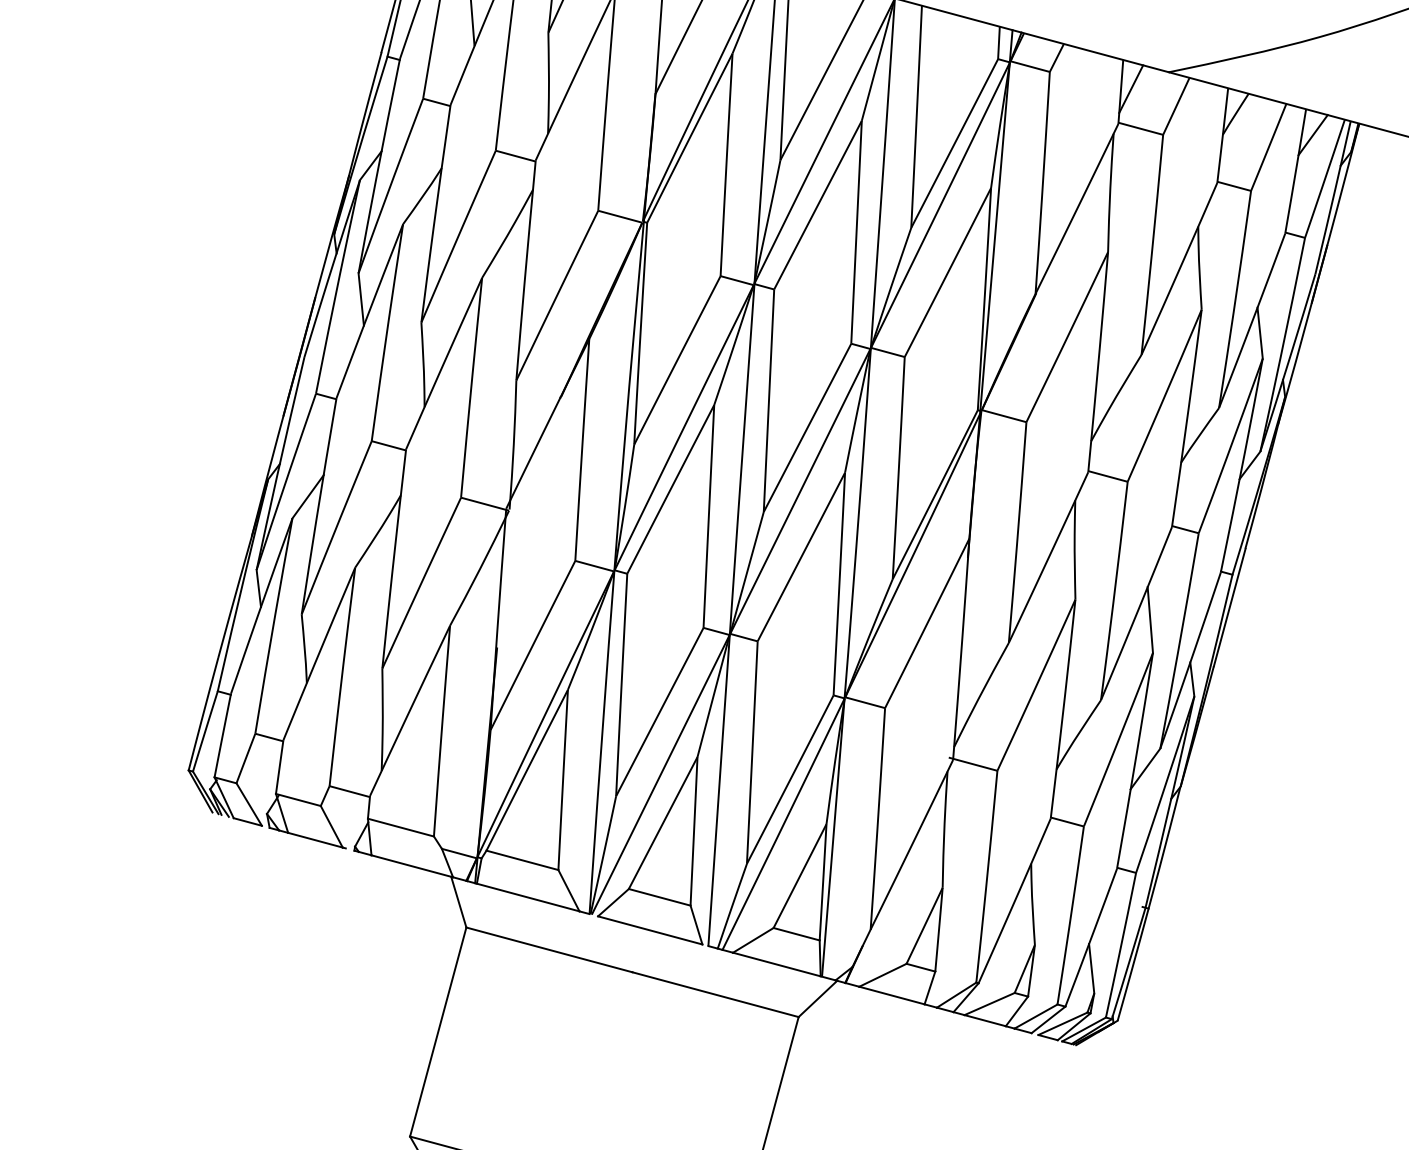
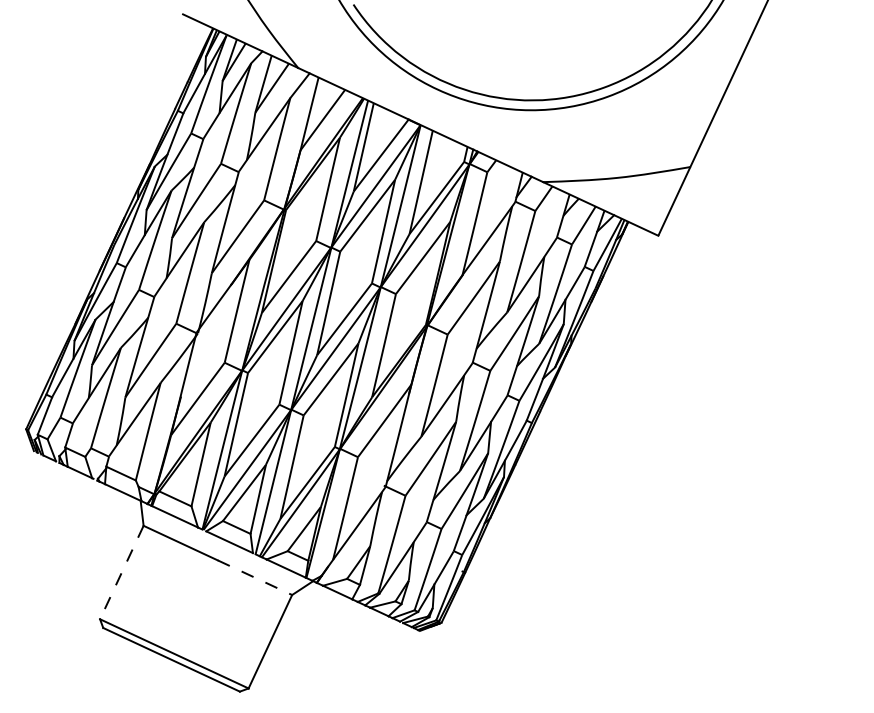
line: (716, 994) -> (255, 577), solid -> dashed
line: (437, 1032) -> (121, 572), solid -> dashed

